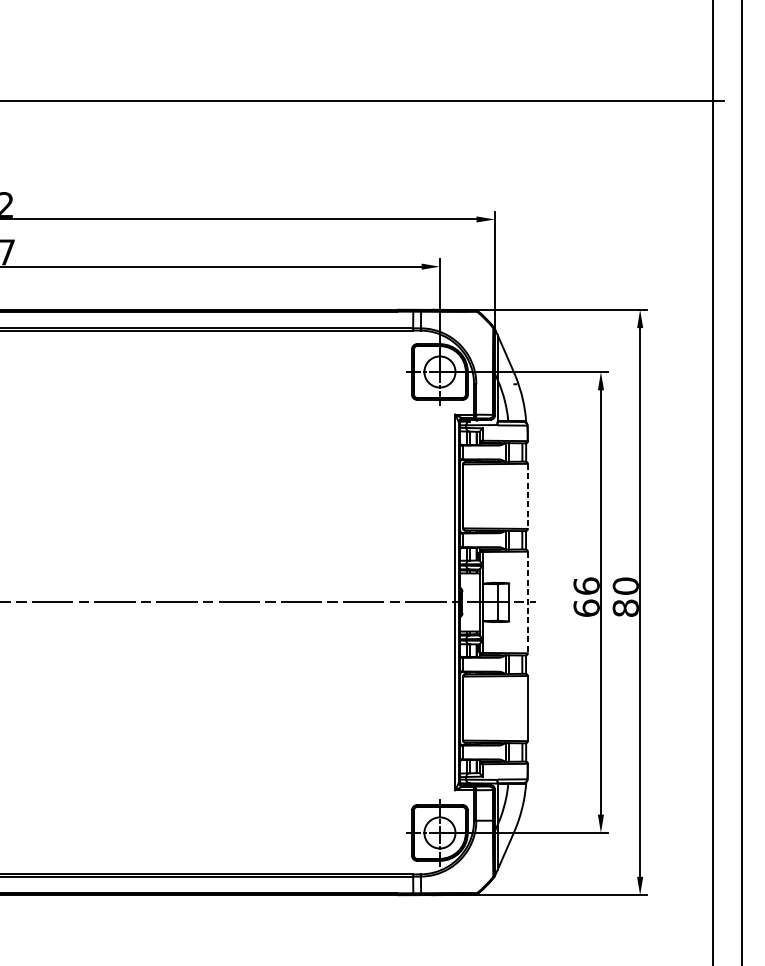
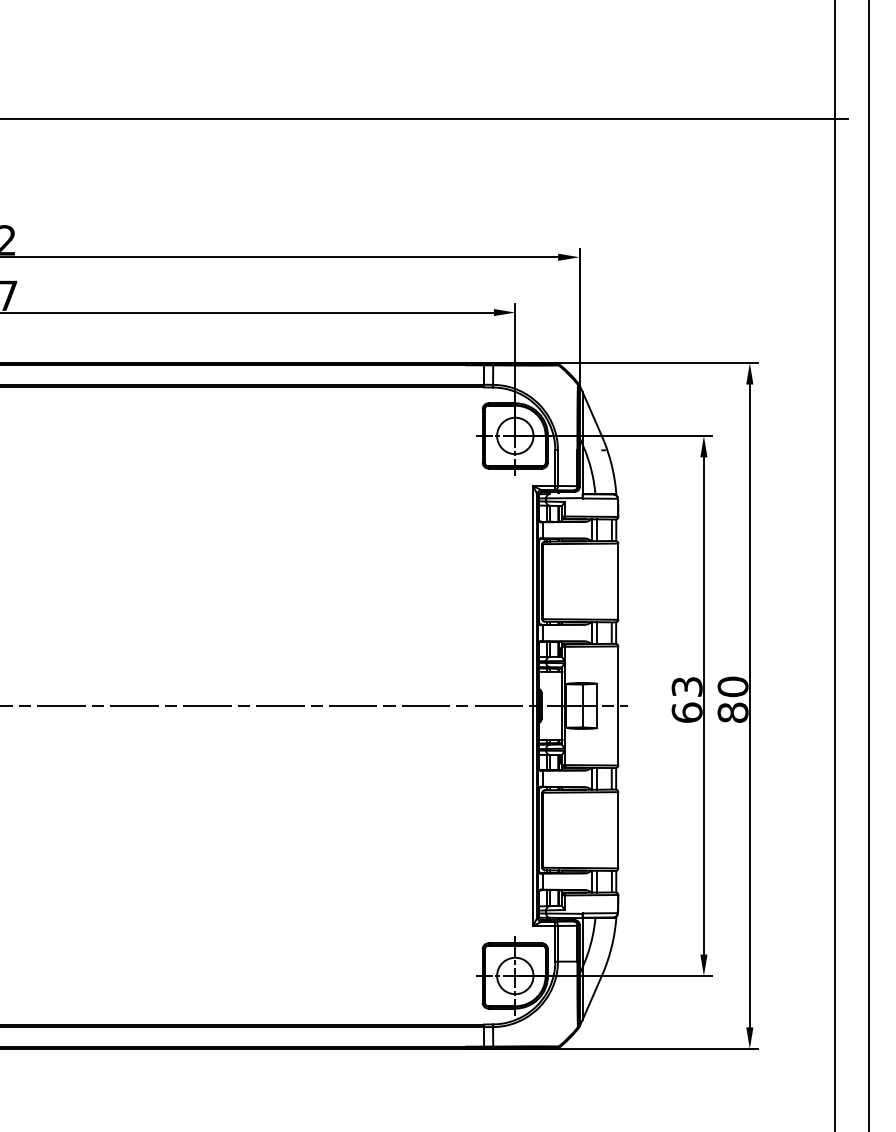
line: (528, 497) -> (618, 582), dashed -> solid
text: (586, 585) -> (686, 686), 66 -> 63
line: (528, 602) -> (618, 705), dashed -> solid

